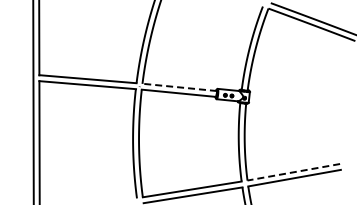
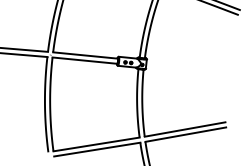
line: (179, 87) -> (85, 55), dashed -> solid
line: (293, 172) -> (184, 129), dashed -> solid

